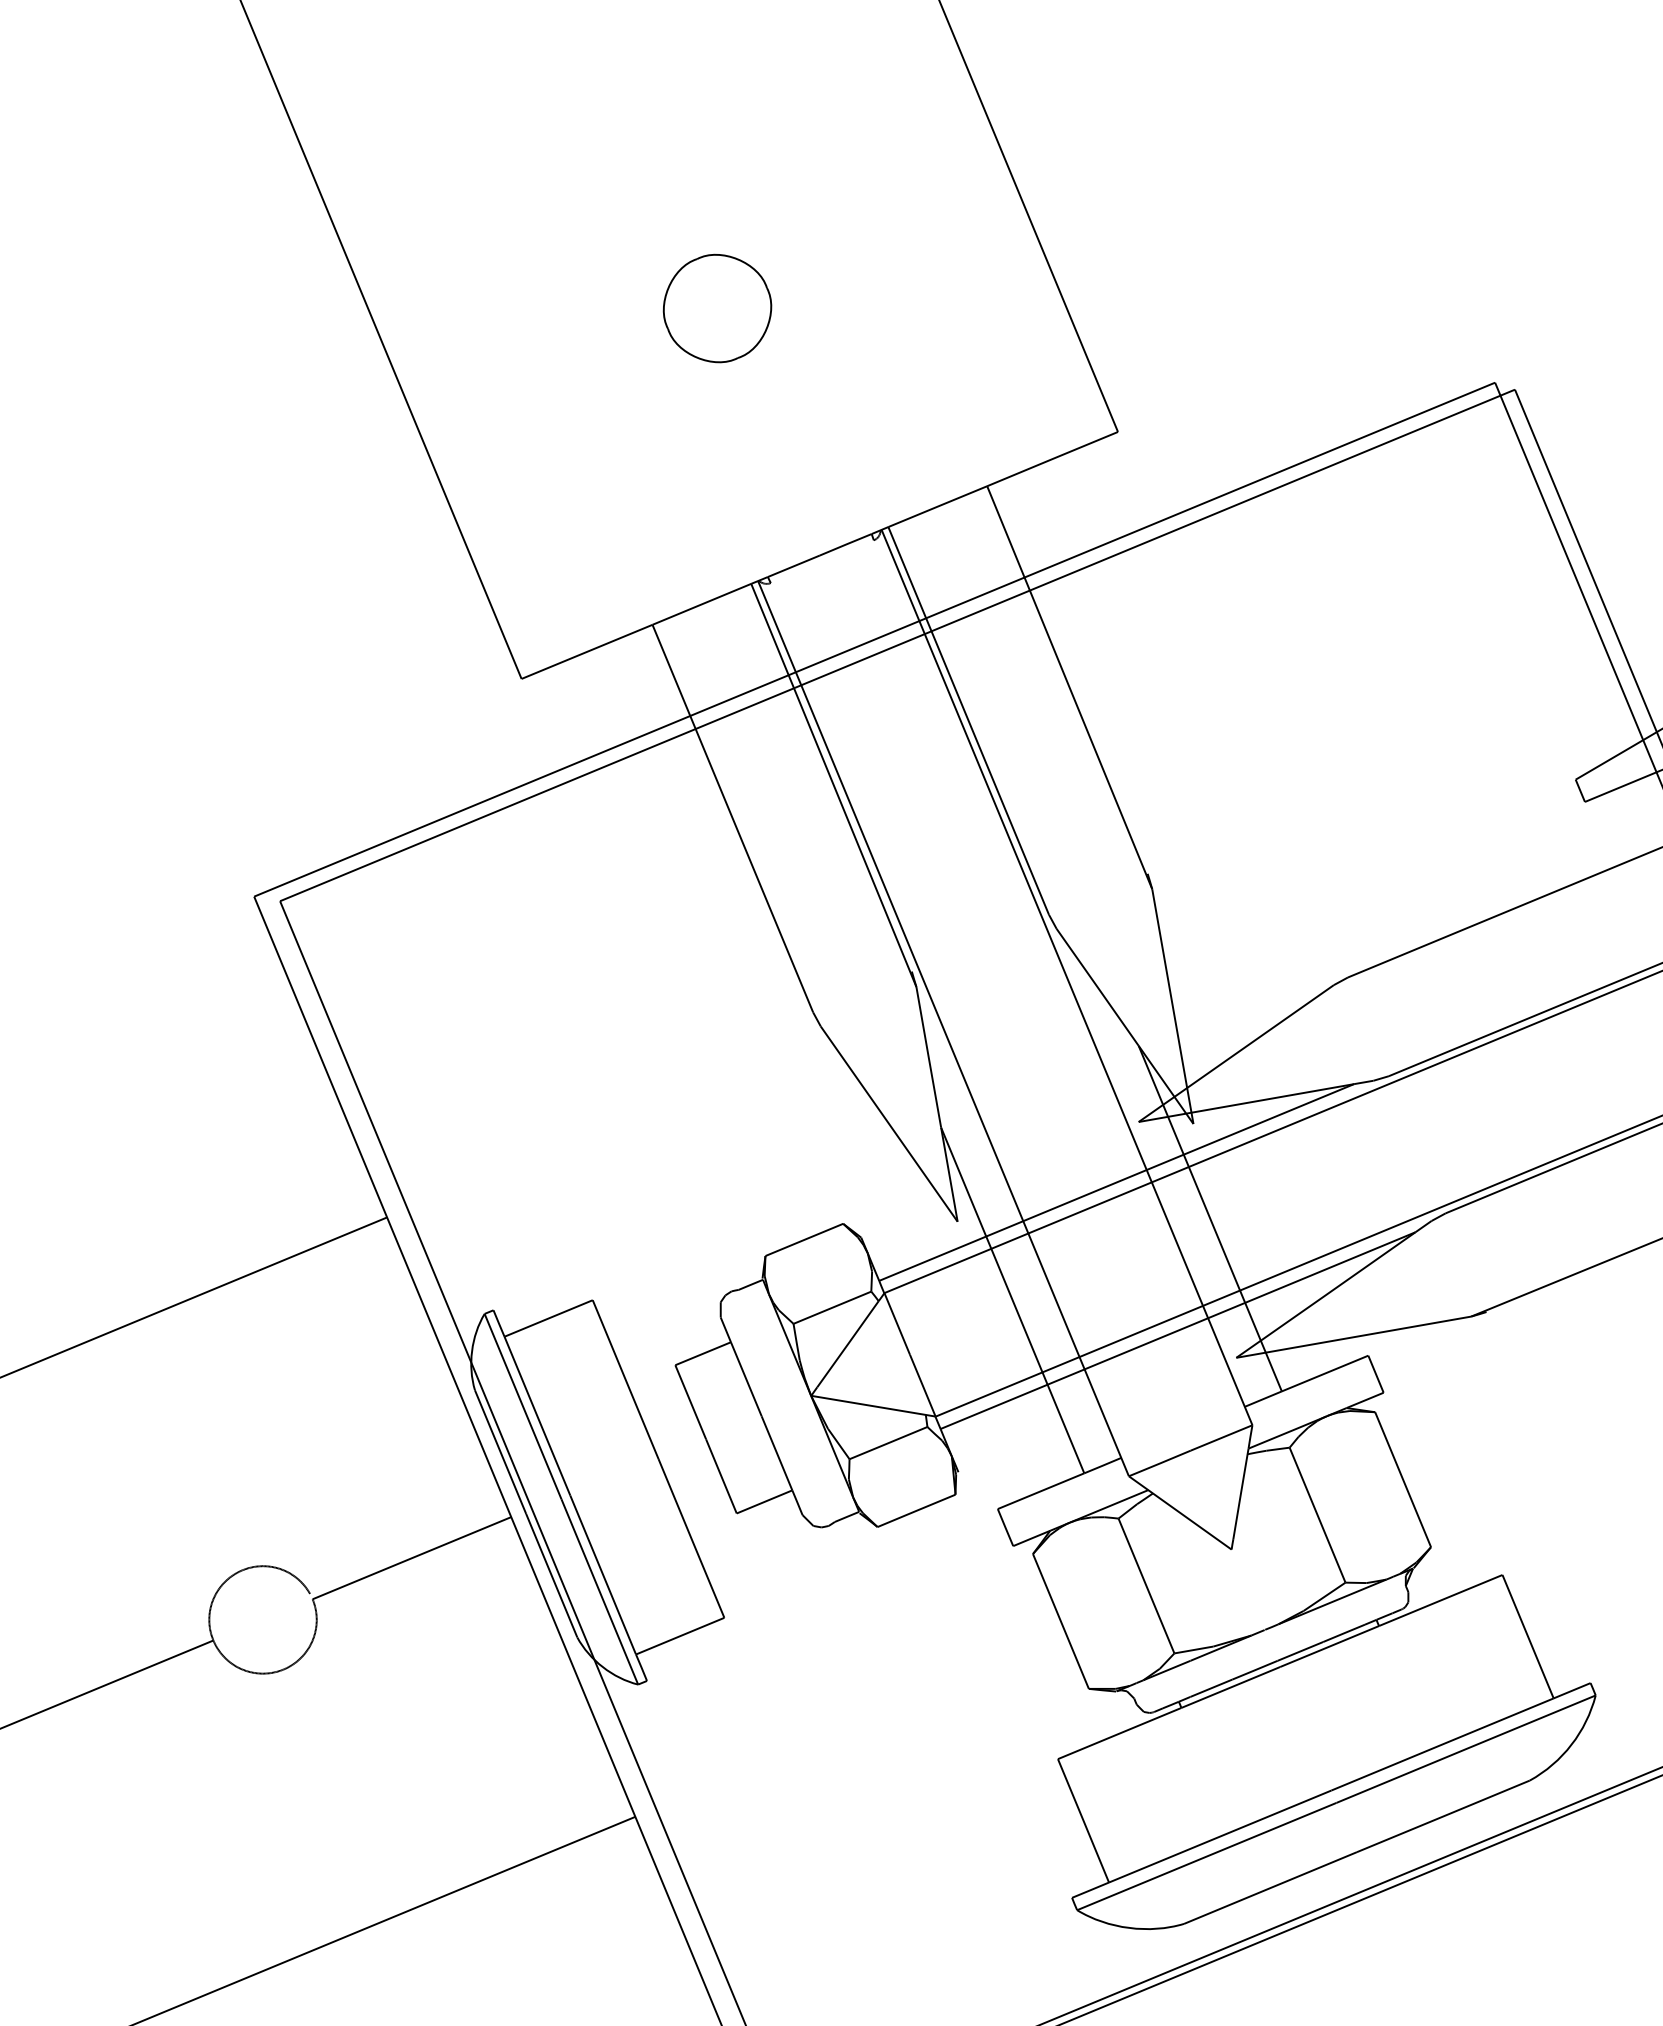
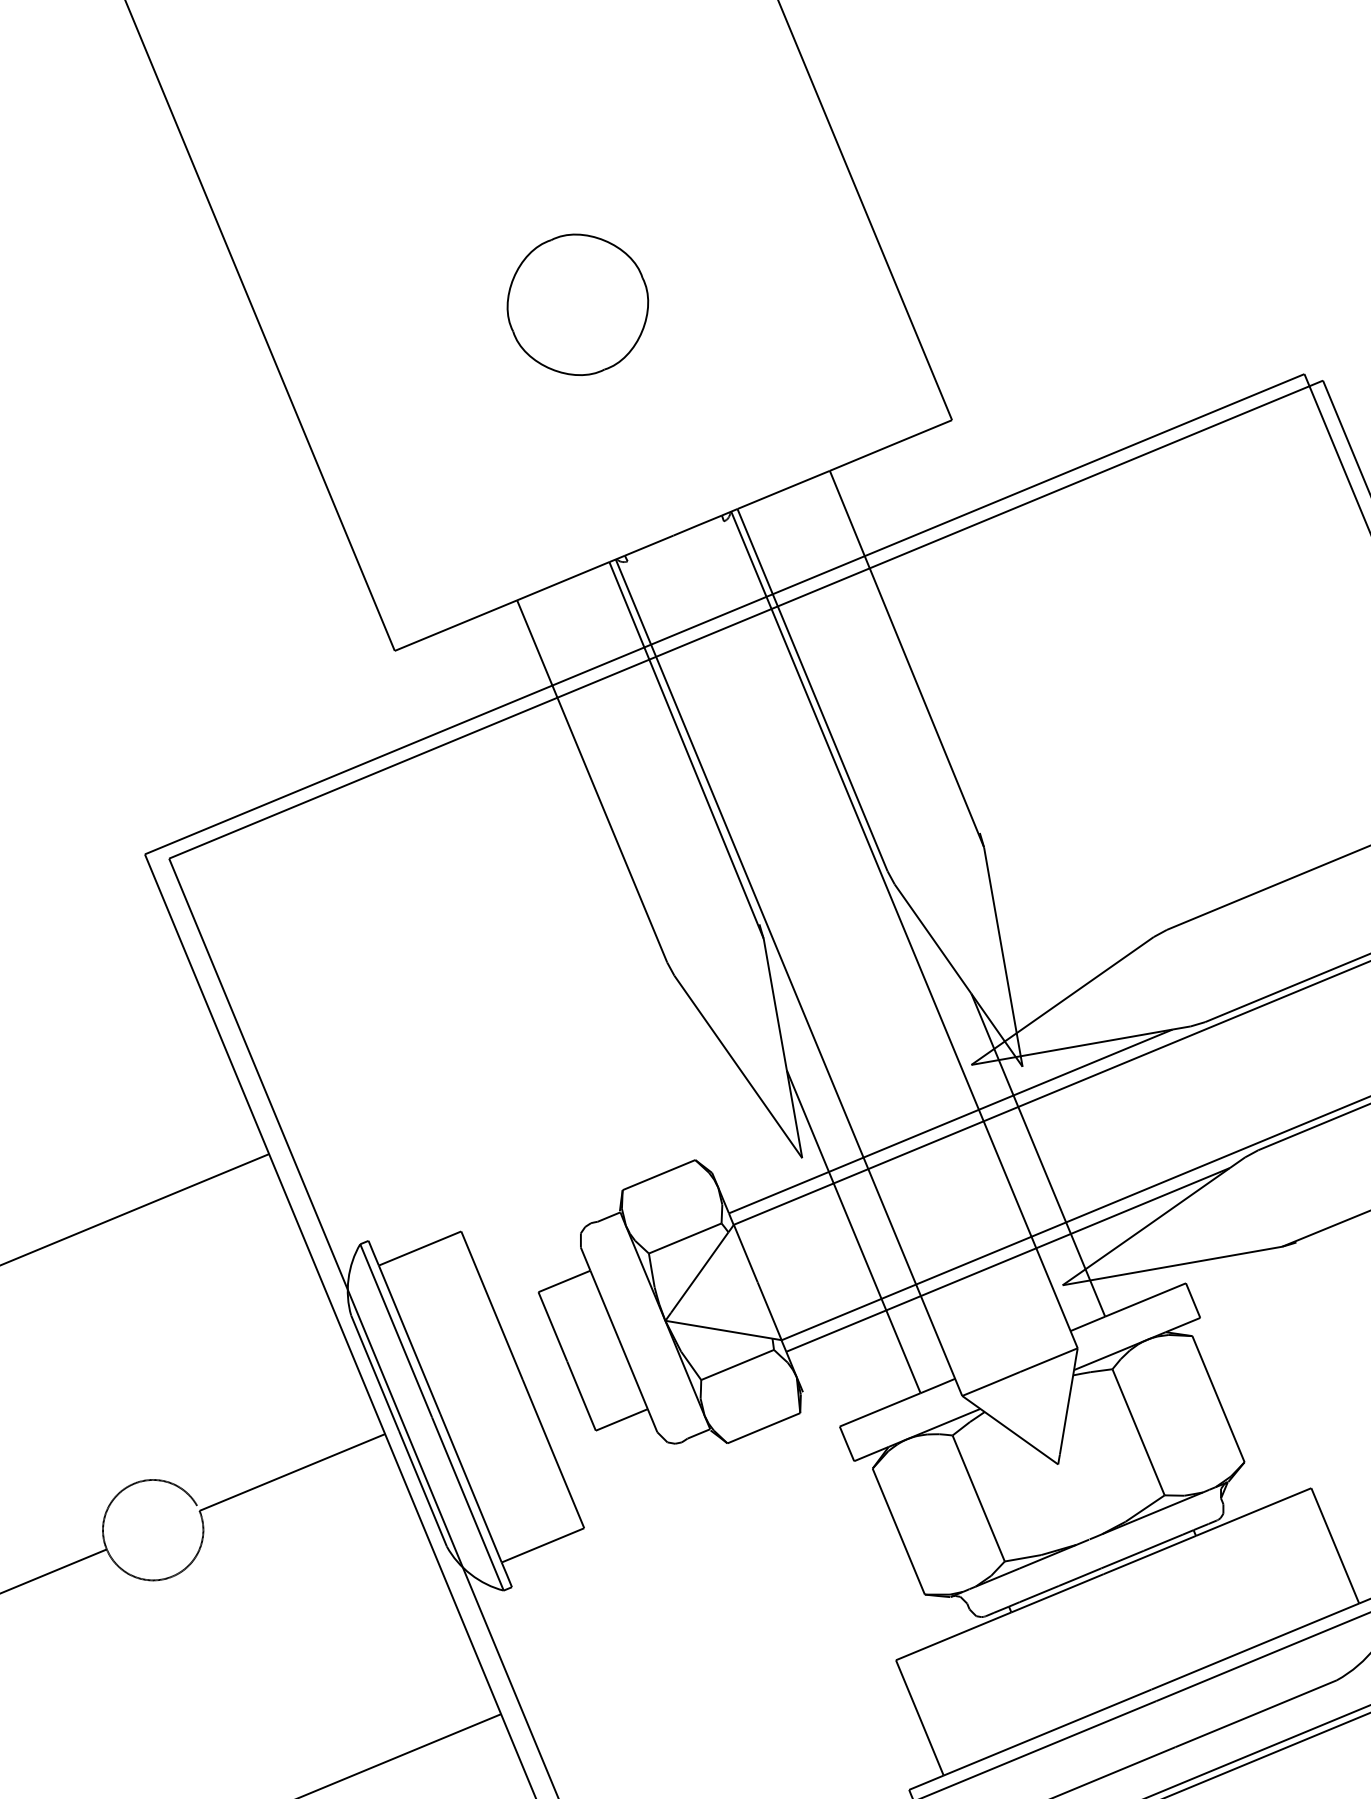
part: (717, 308) -> (577, 304), size x1.4

